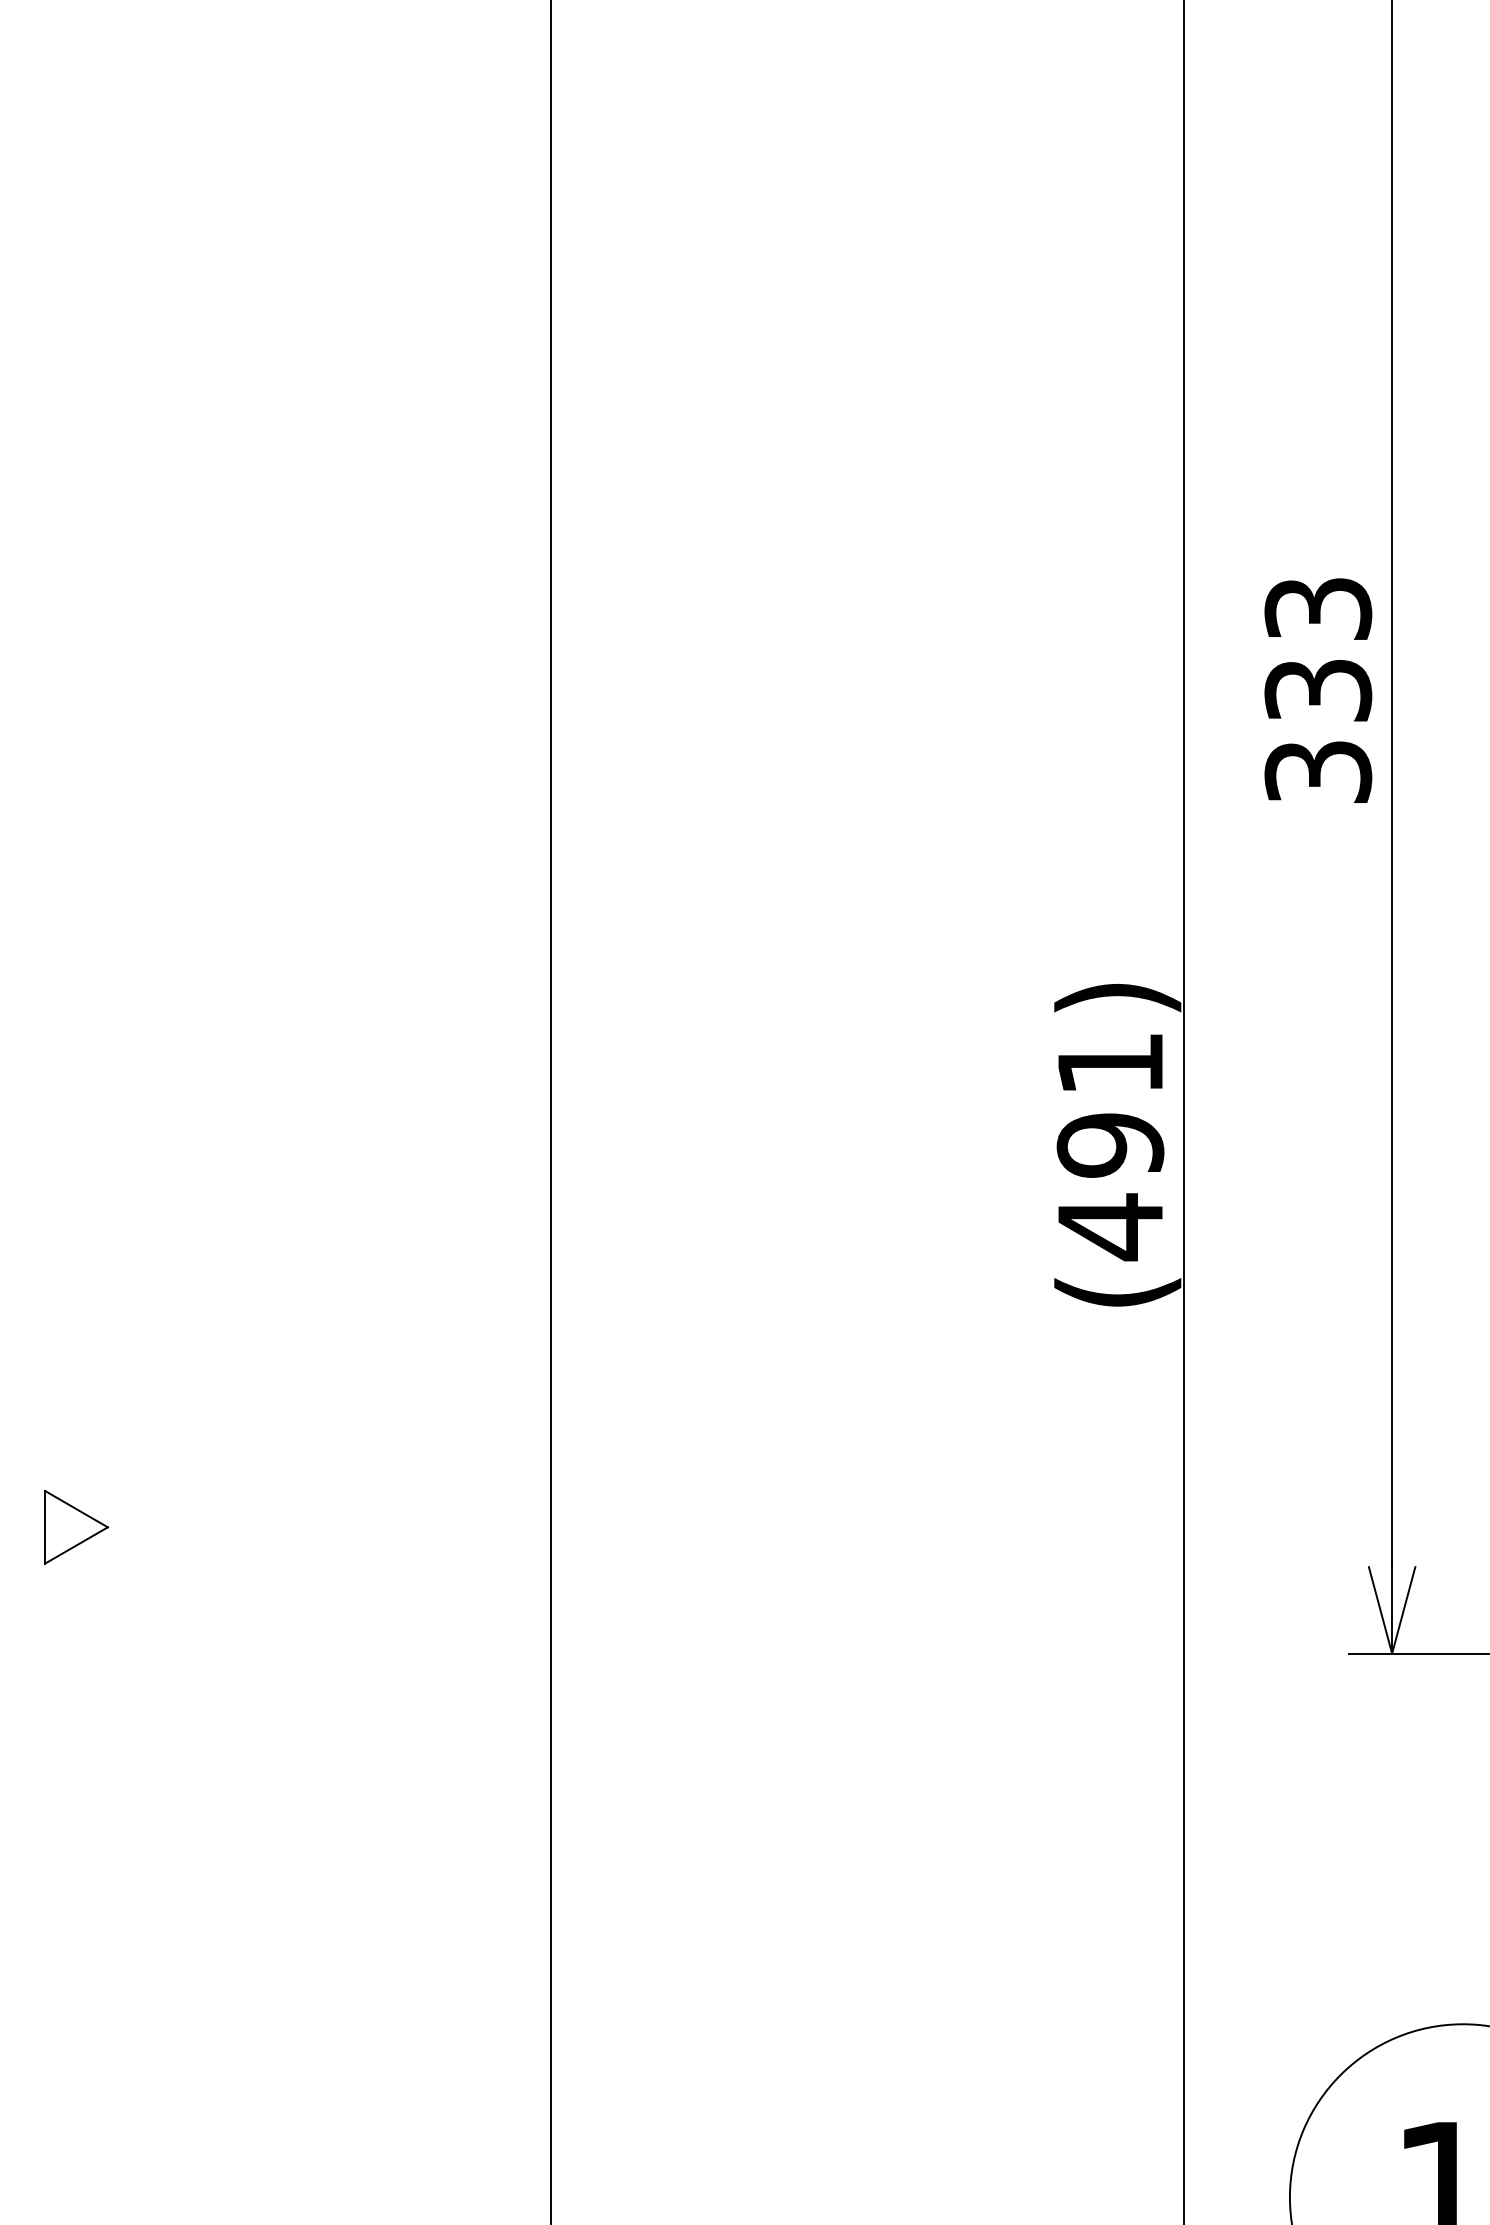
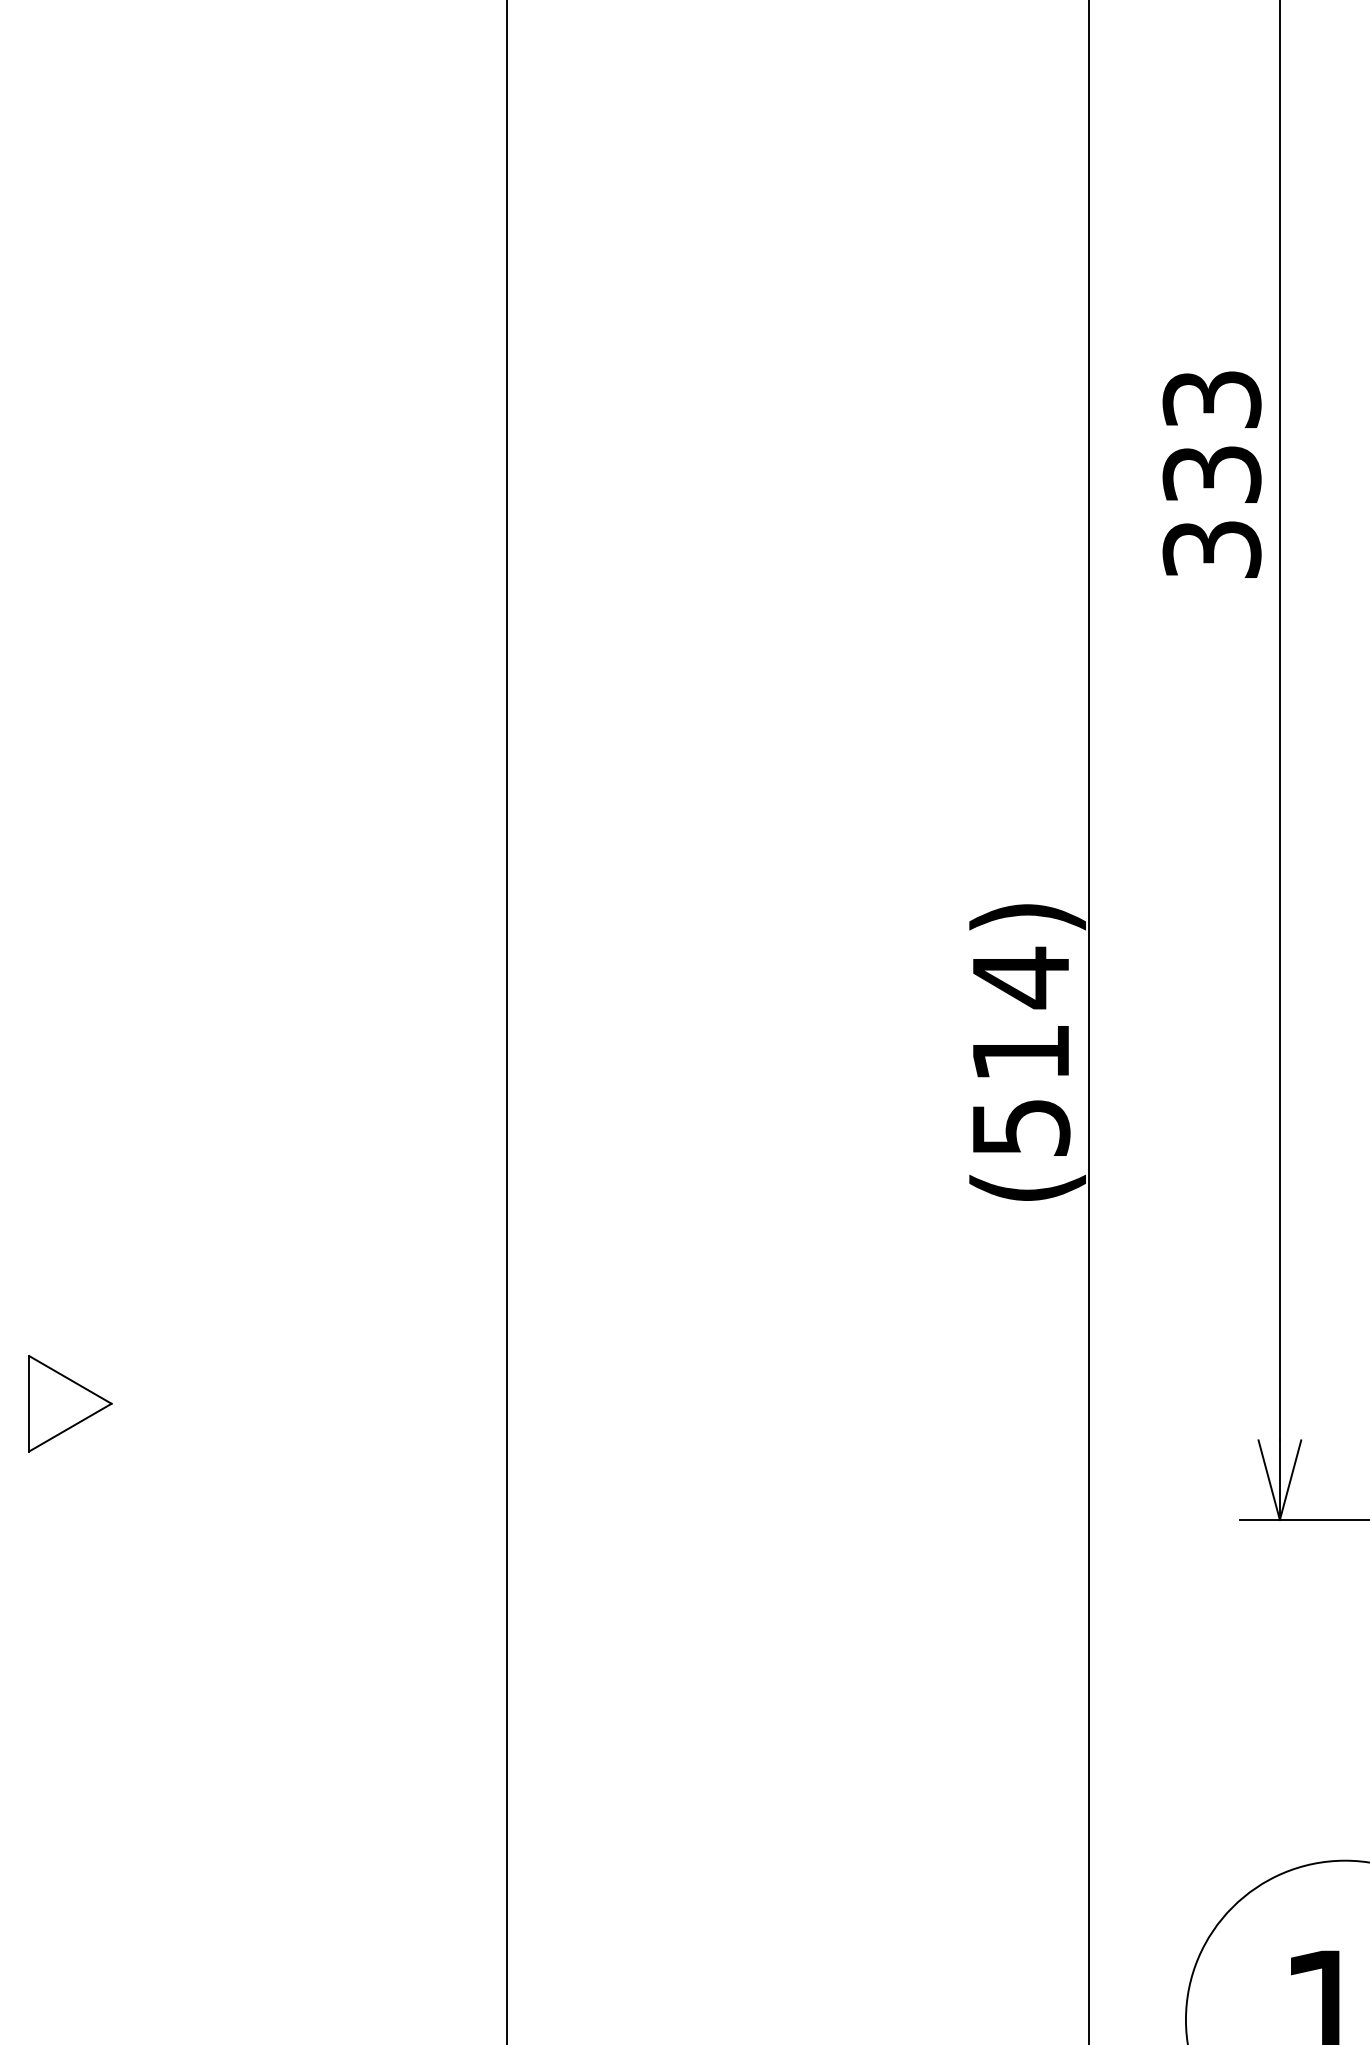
text: (1318, 690) -> (1212, 474), moved
text: (1110, 1145) -> (1021, 1052), (491) -> (514)
part: (76, 1527) -> (70, 1404), size x1.43

